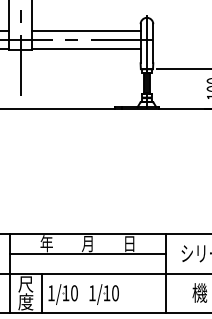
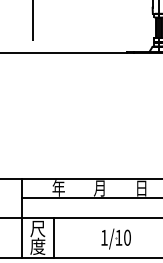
part: (62, 294) -> (74, 239), removed

